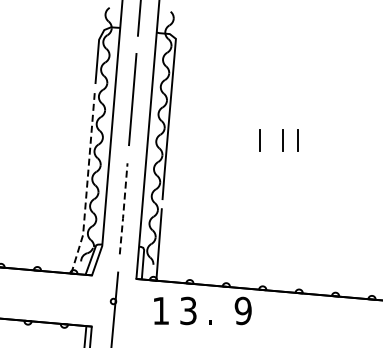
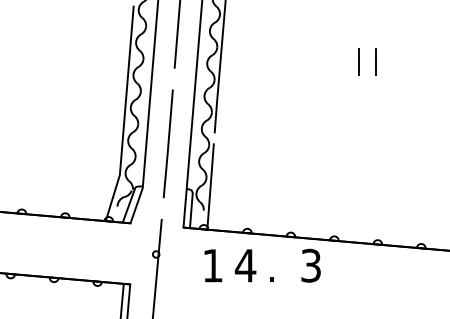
line: (259, 140) -> (330, 62), removed
line: (87, 184) -> (125, 114), dashed -> solid
line: (123, 208) -> (168, 143), dashed -> solid
text: (188, 310) -> (245, 265), 3 -> 4
text: (242, 310) -> (310, 265), 9 -> 3

